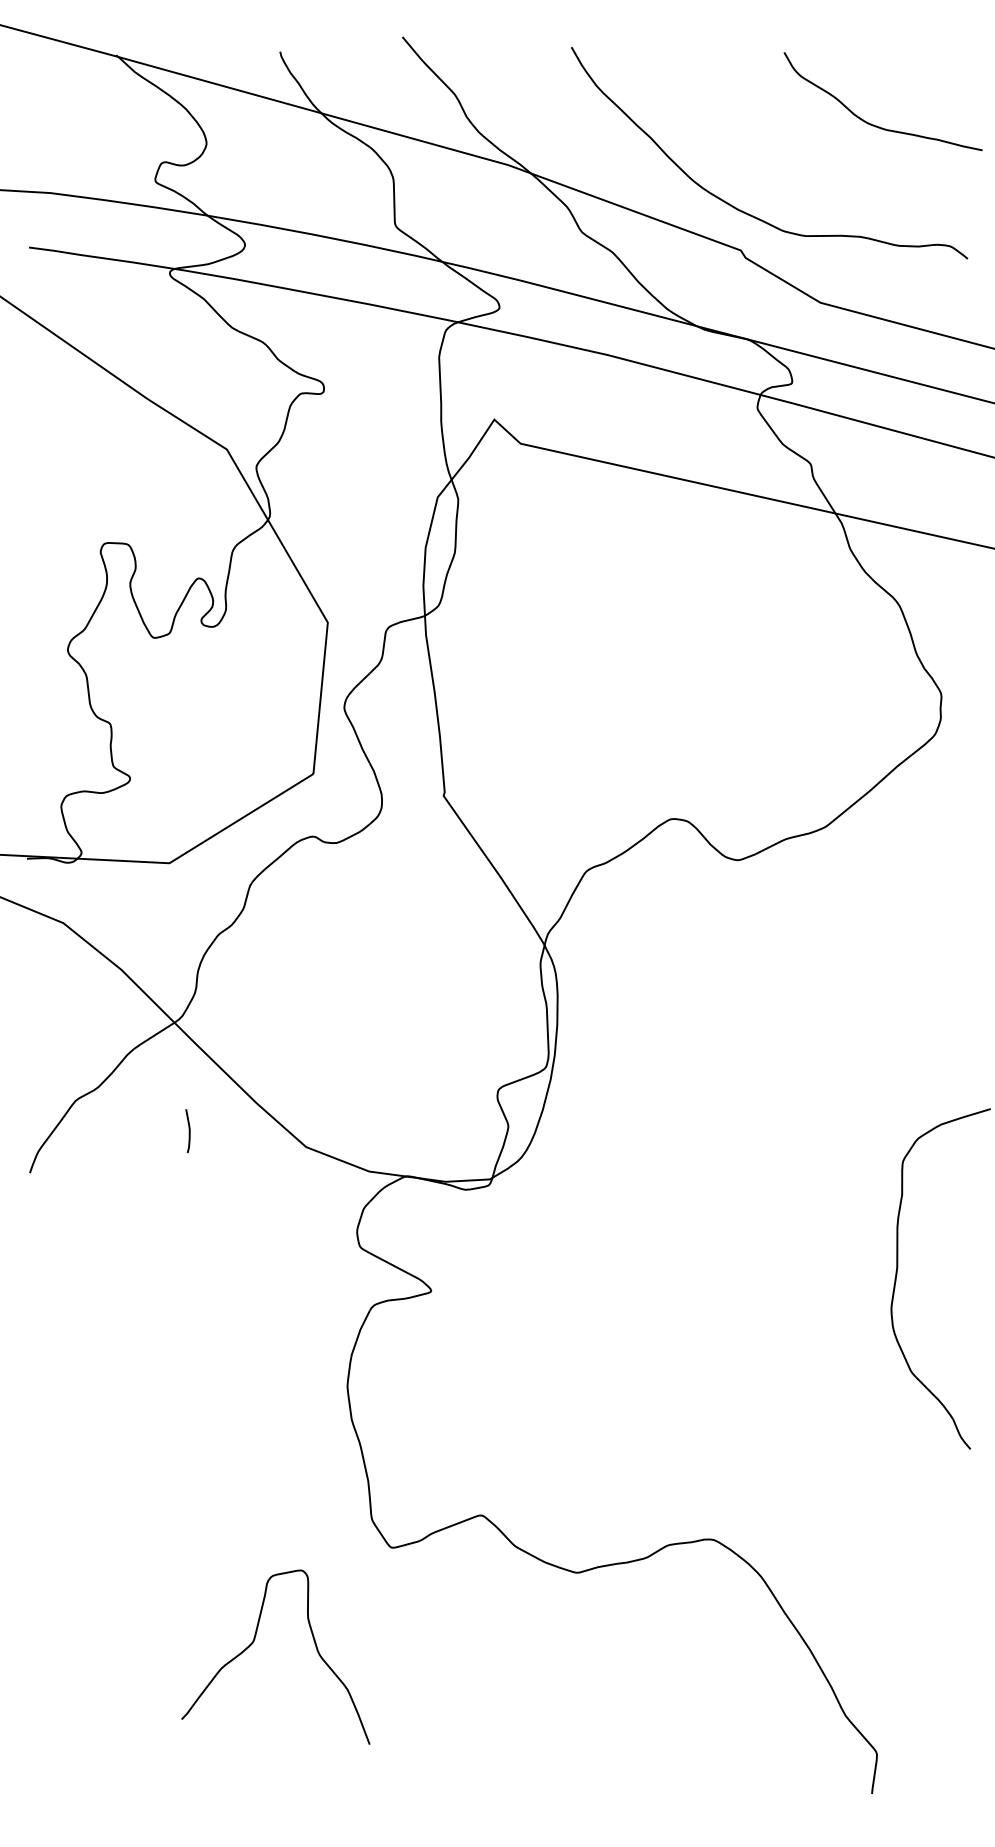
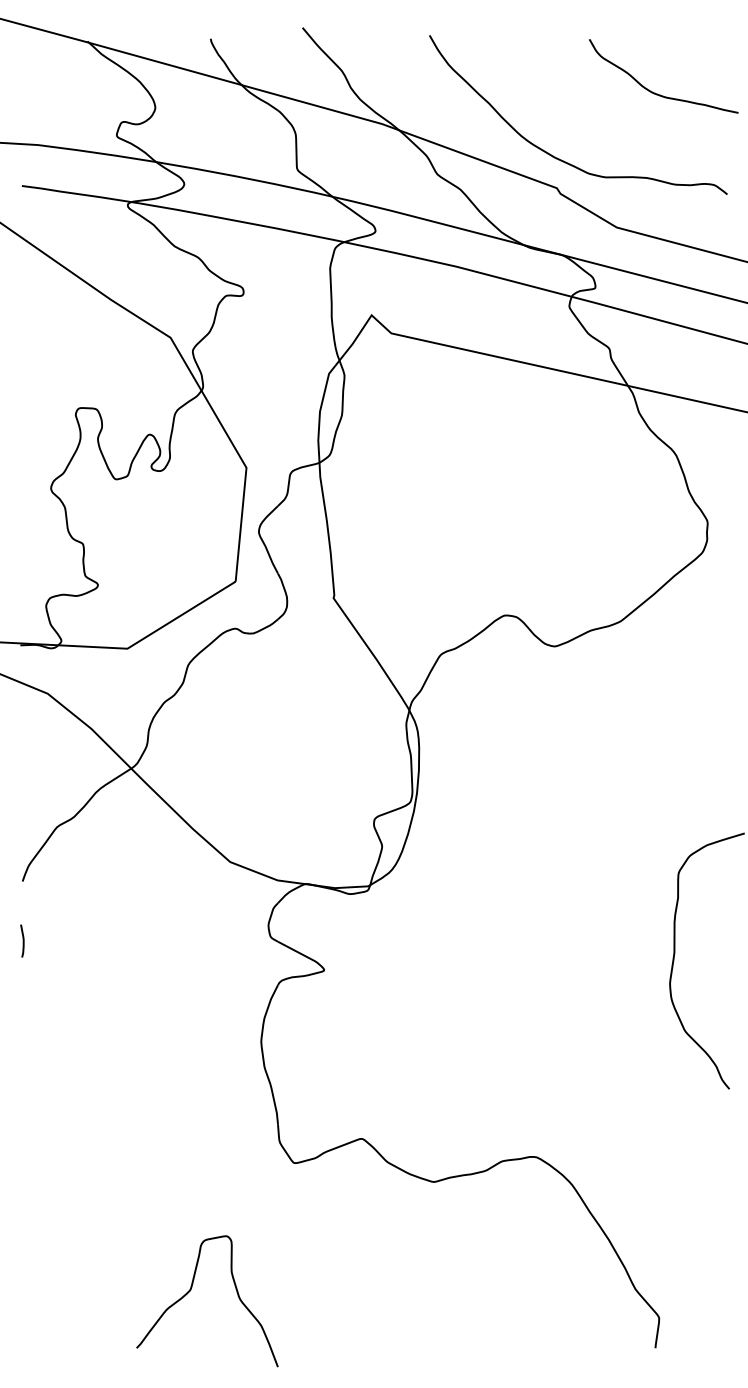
curve: (188, 1130) -> (22, 940), moved
curve: (254, 1642) -> (191, 1290), moved

